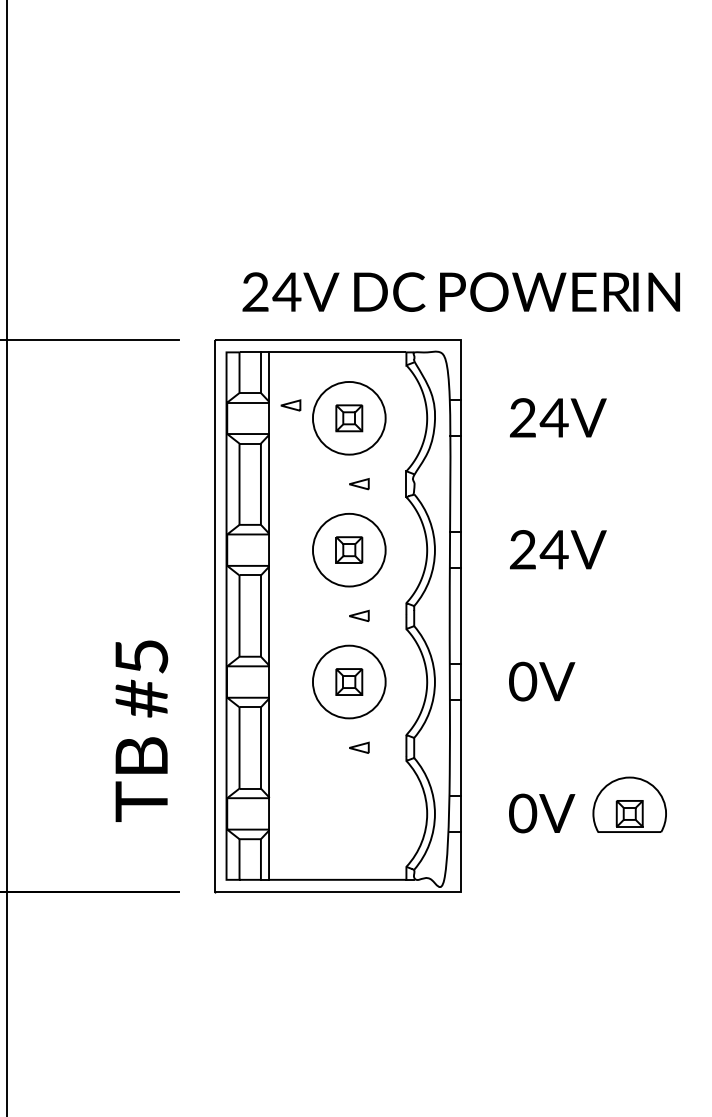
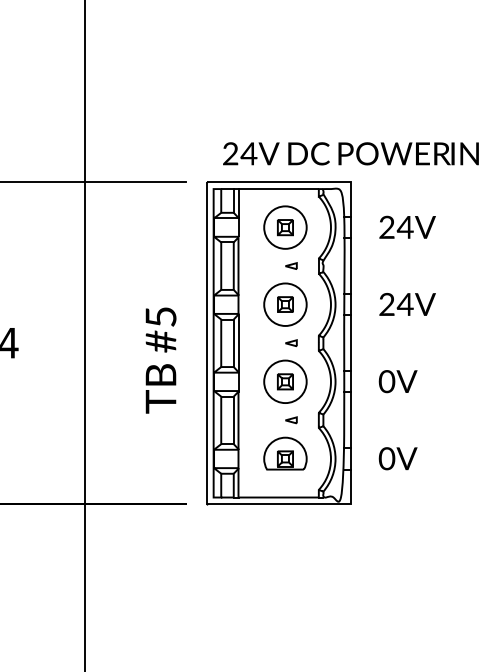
part: (291, 404) -> (251, 219), removed
text: (140, 731) -> (160, 360), moved
part: (629, 804) -> (285, 453), moved

